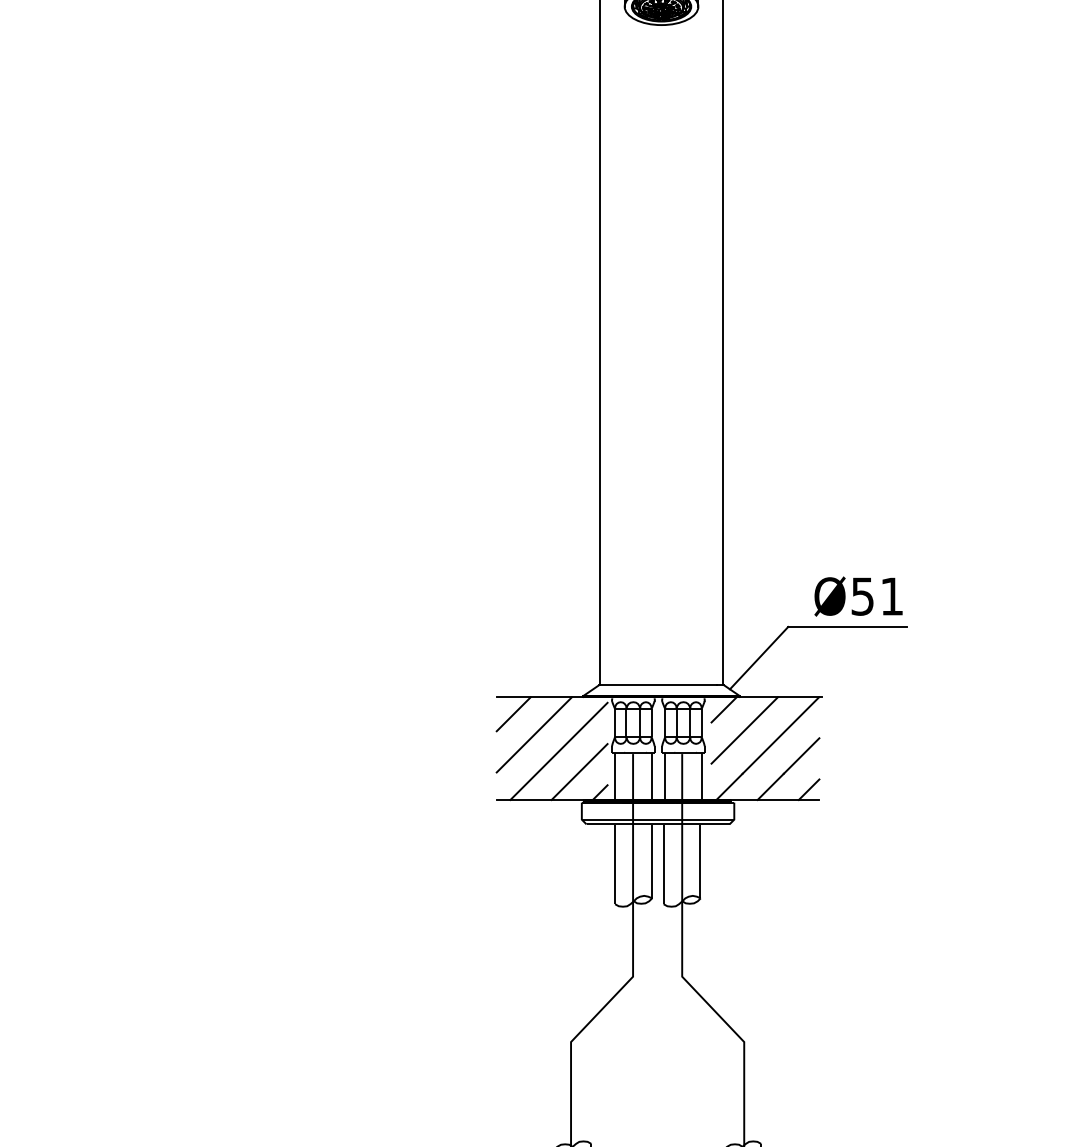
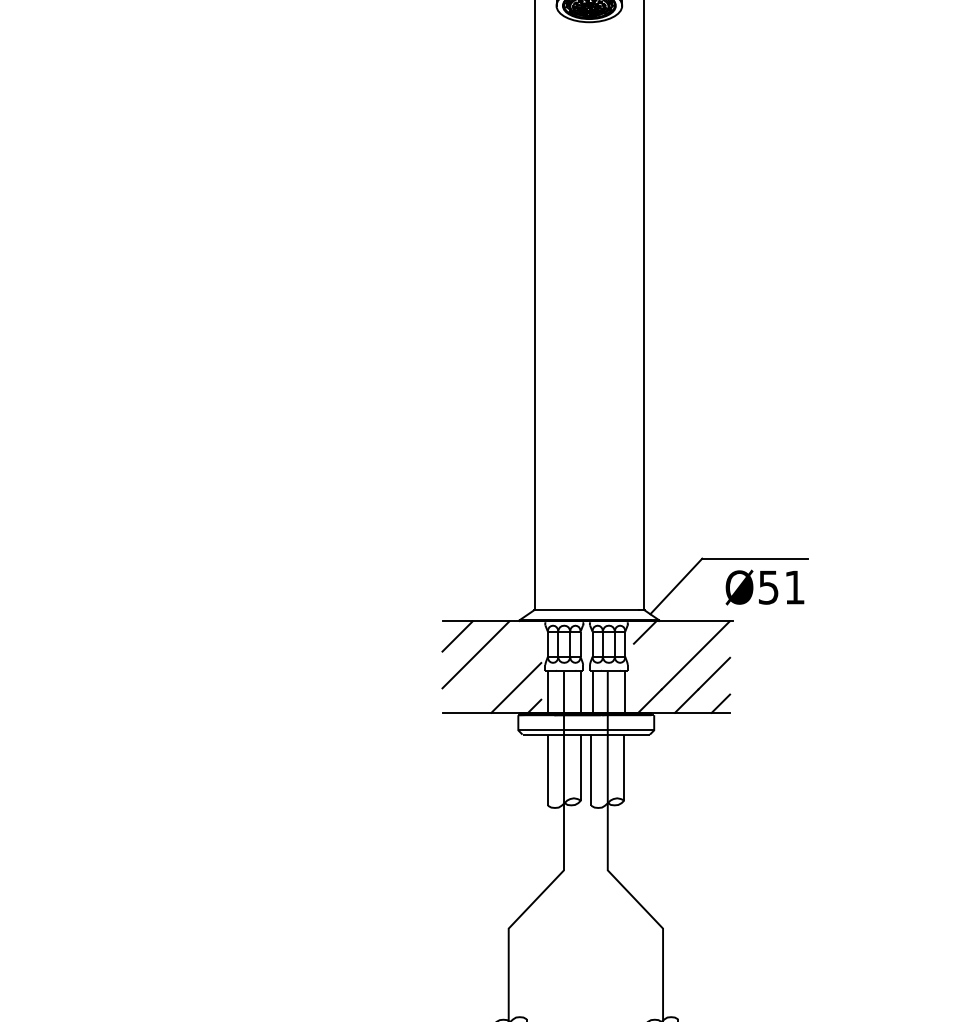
text: (858, 596) -> (764, 587), moved
line: (744, 730) -> (663, 650), removed
line: (558, 751) -> (497, 669), removed

